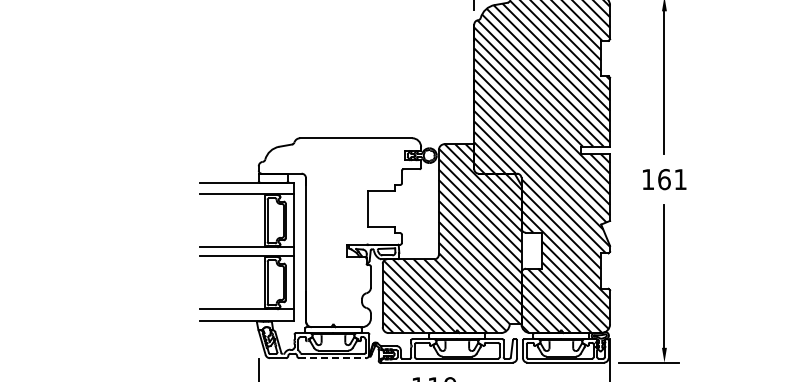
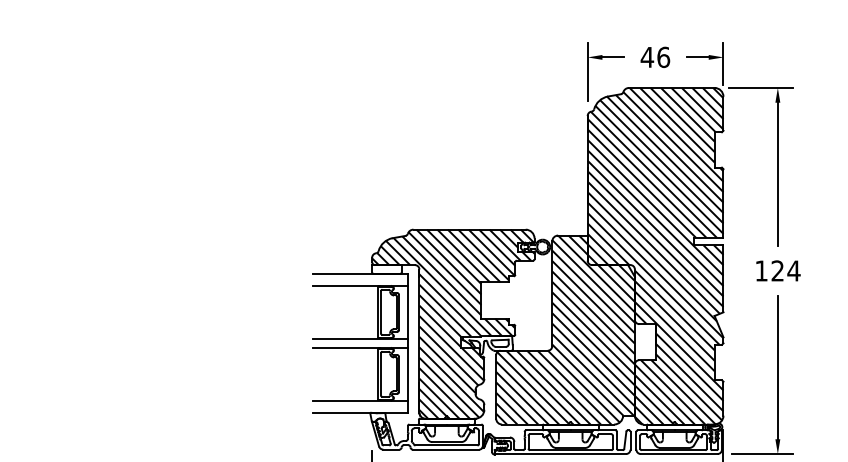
text: (672, 179) -> (785, 270), 161 -> 124
hatch: (340, 232) -> (453, 323), added
line: (333, 358) -> (446, 449), dashed -> solid

